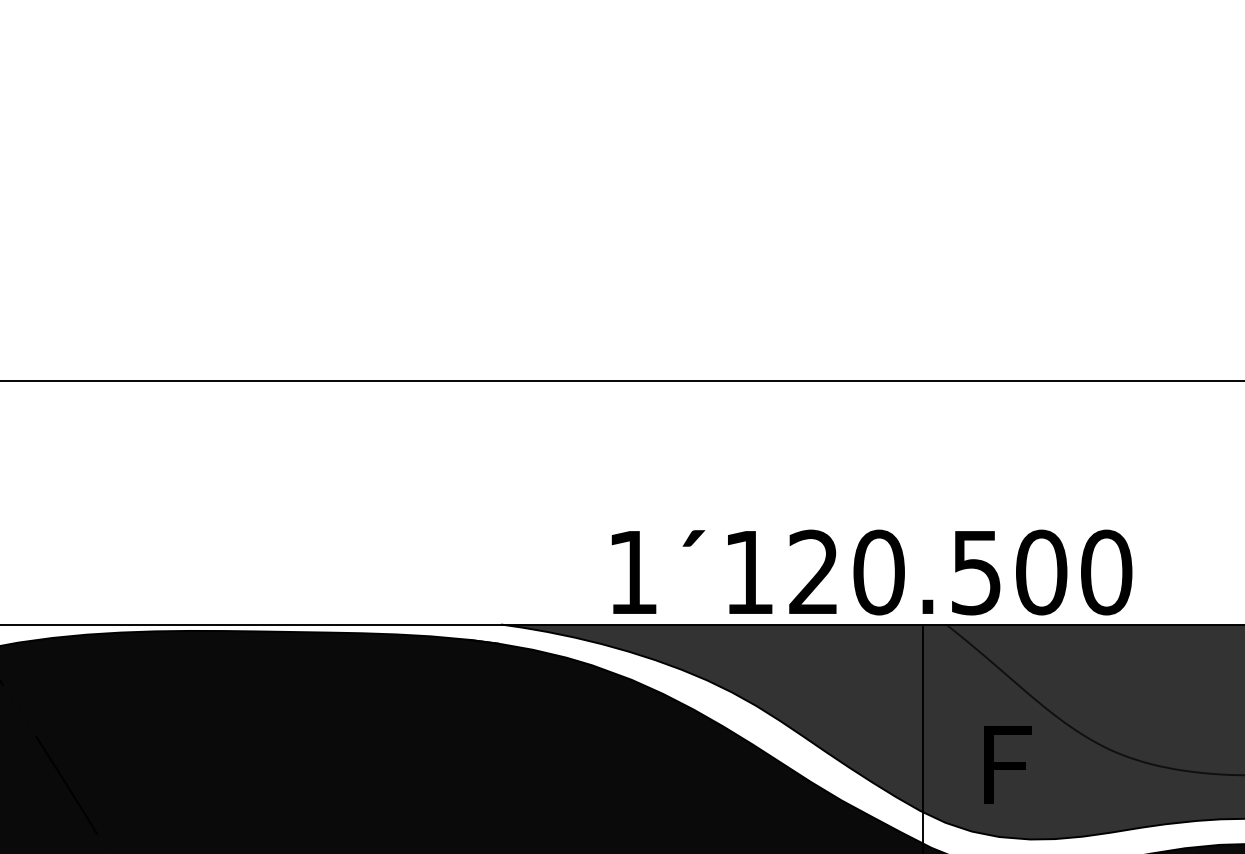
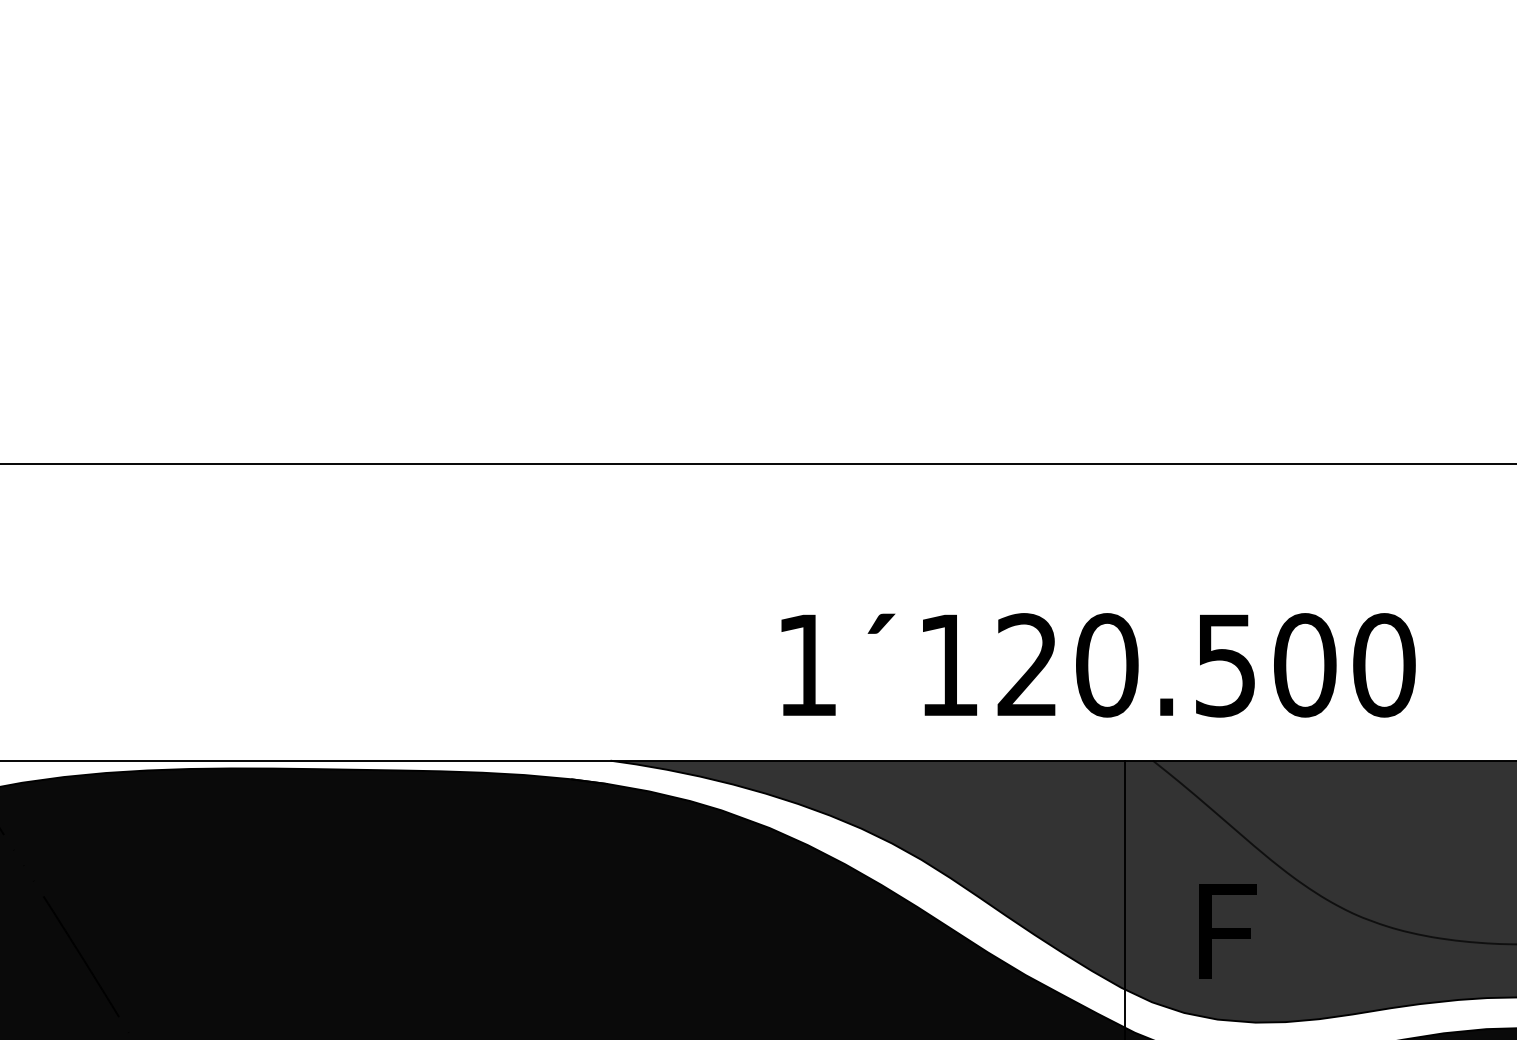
text: (871, 572) -> (1098, 665), moved

